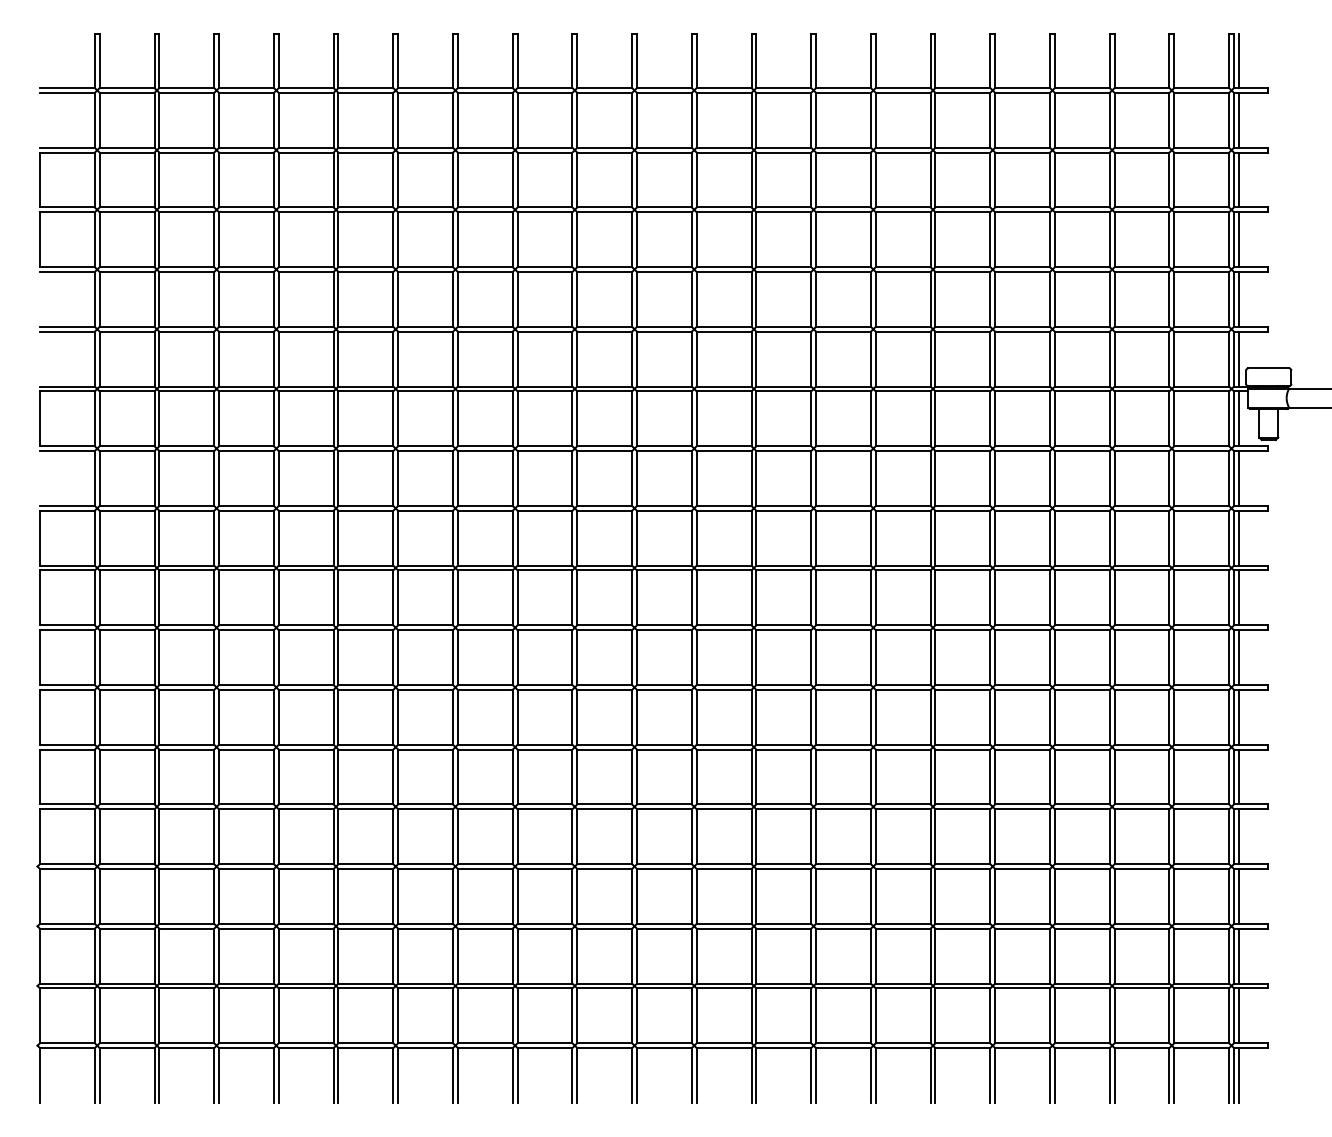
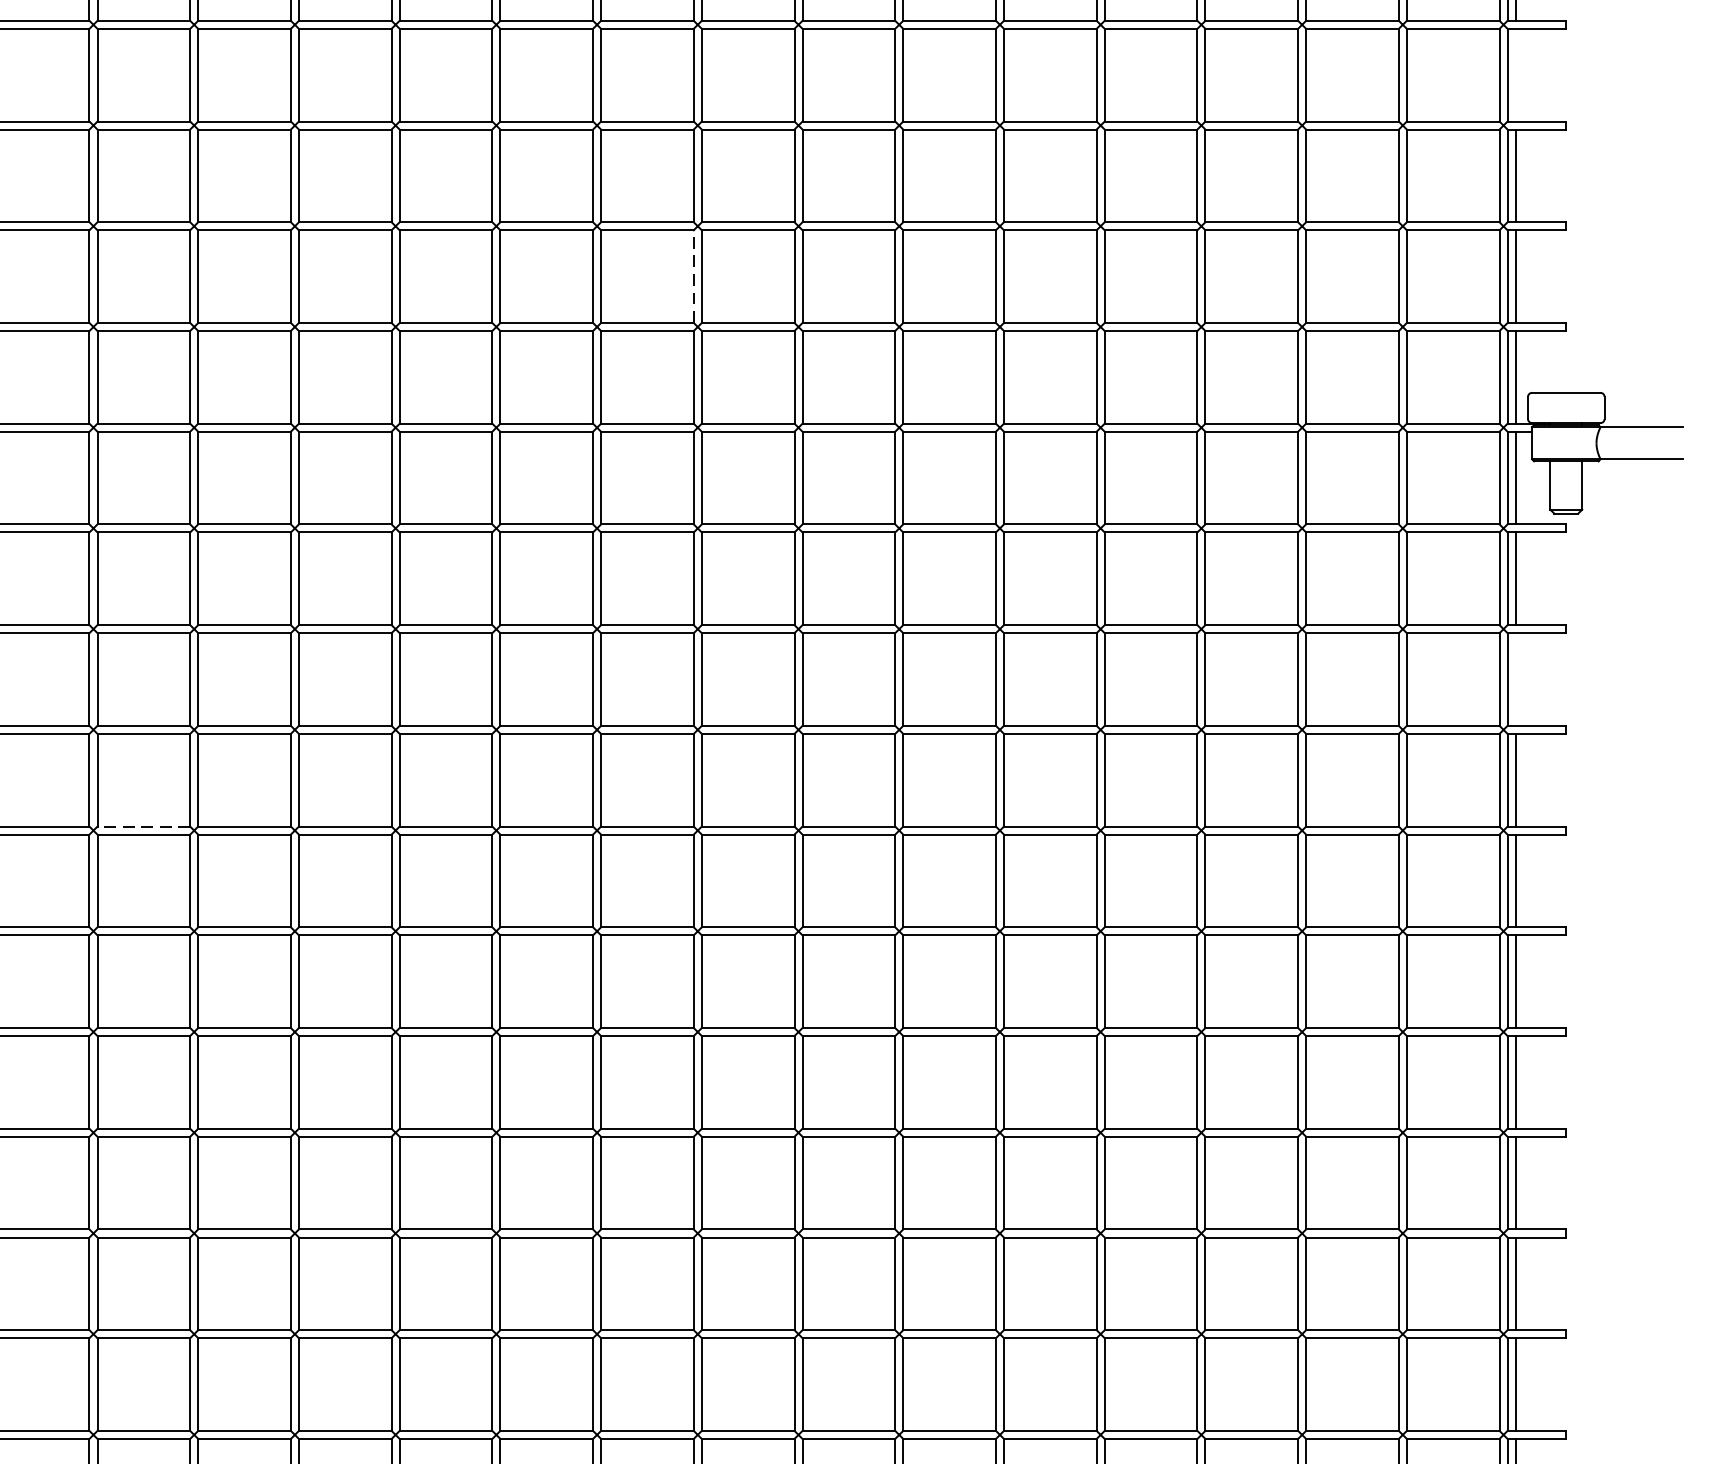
line: (1238, 179) -> (1515, 74), removed
line: (751, 298) -> (693, 275), solid -> dashed
line: (1238, 537) -> (1515, 678), removed
line: (425, 625) -> (143, 826), solid -> dashed

